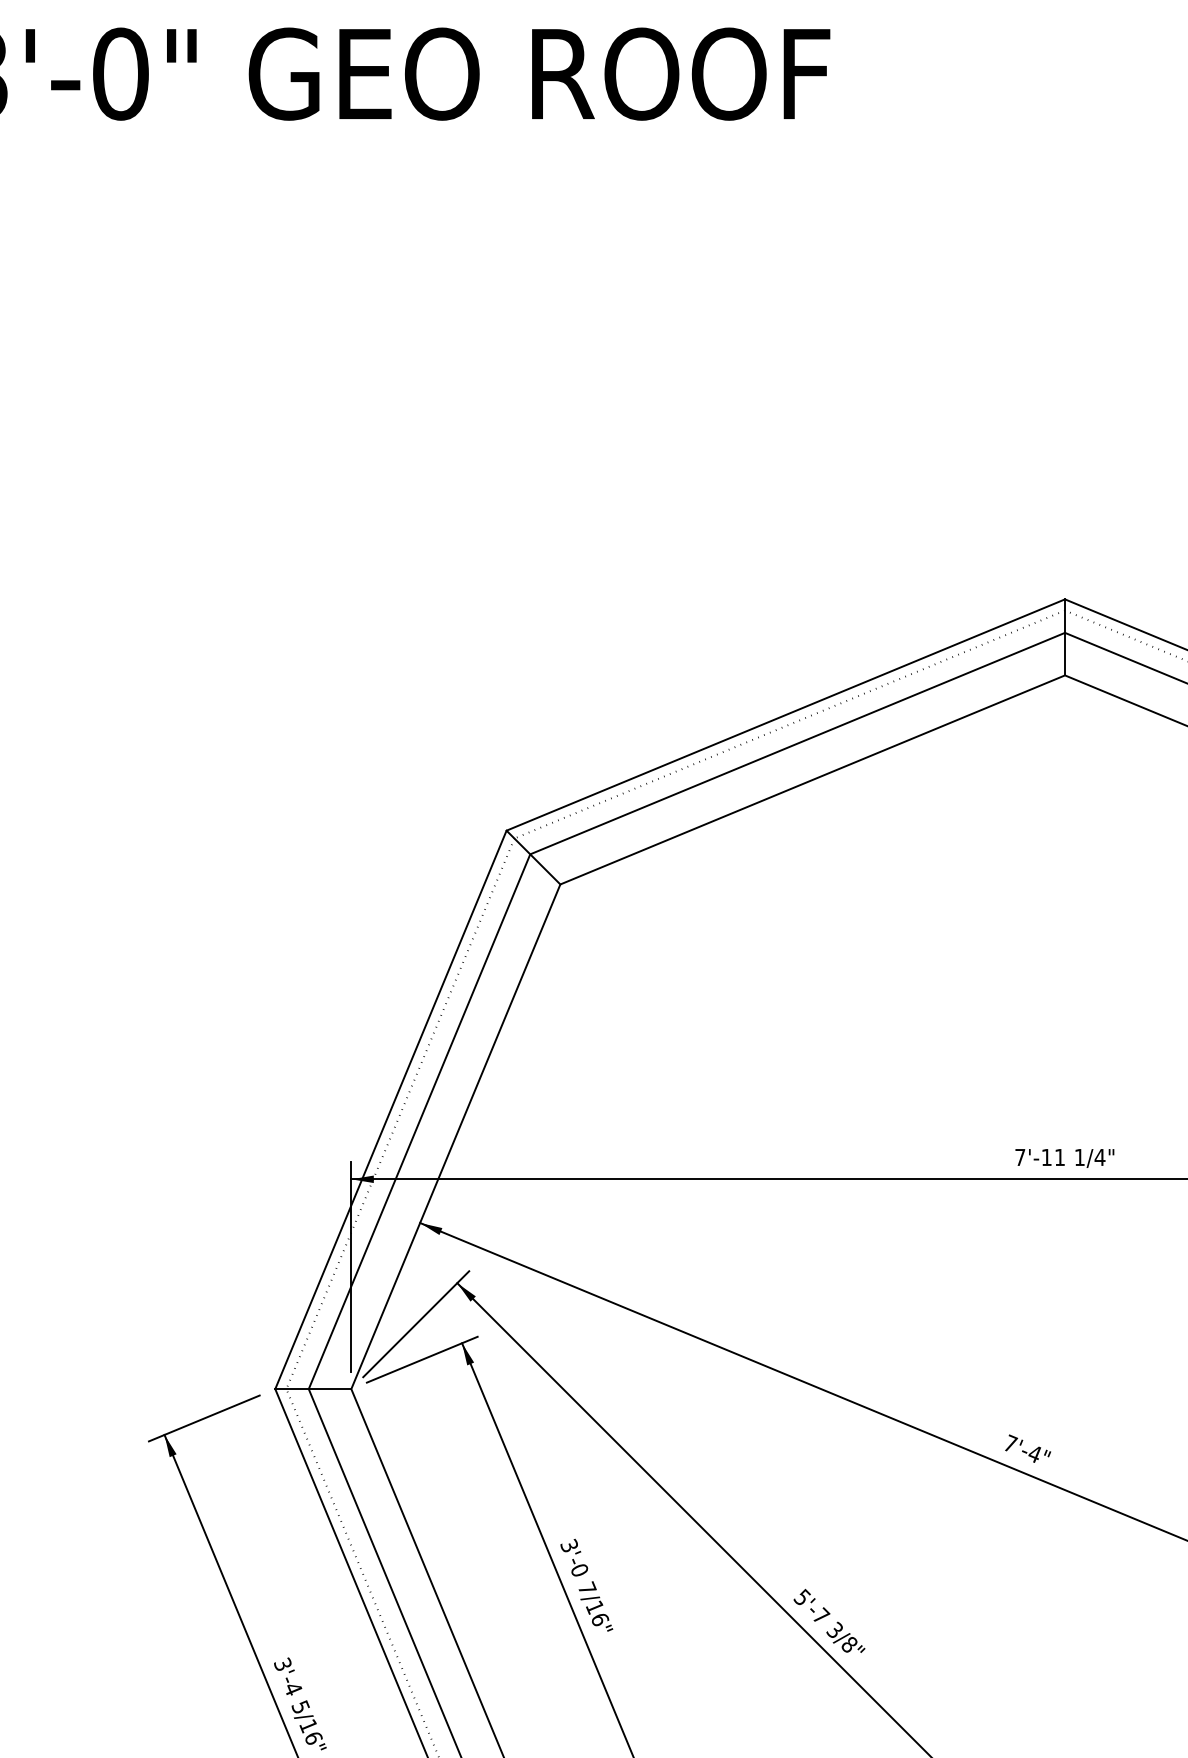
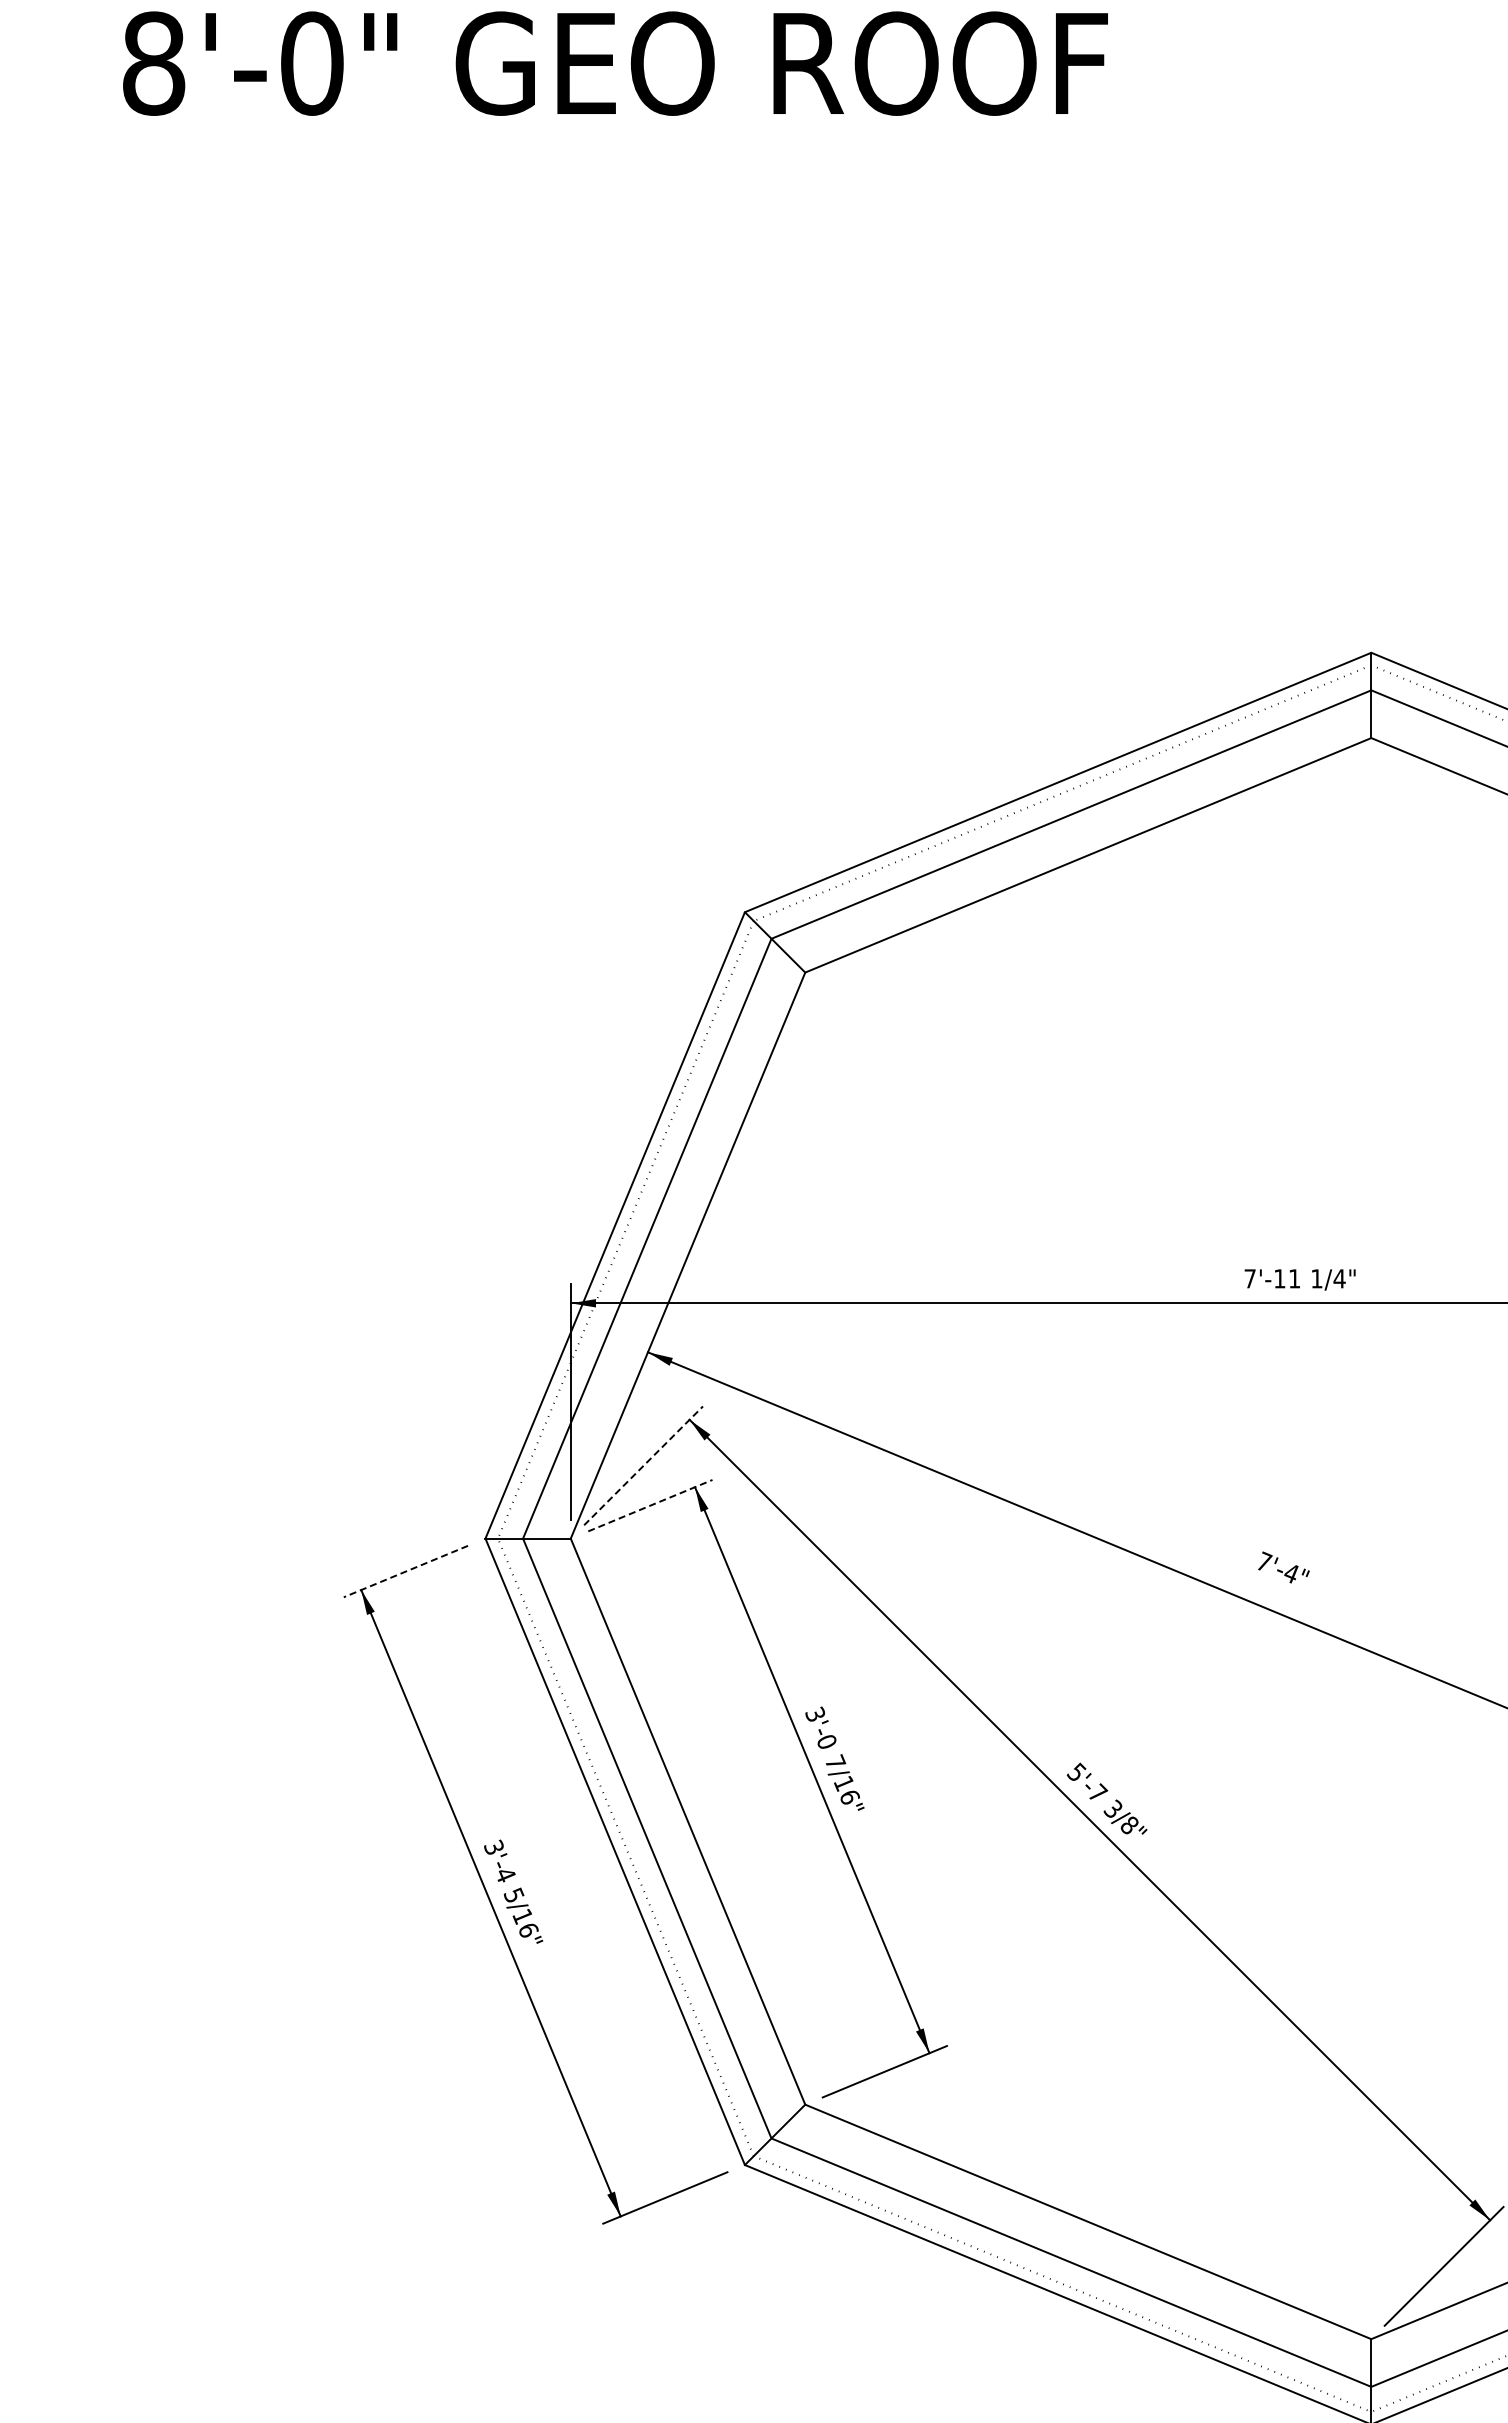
text: (1064, 1158) -> (1299, 1279), moved
line: (416, 1323) -> (643, 1465), solid -> dashed
line: (422, 1359) -> (650, 1505), solid -> dashed
line: (203, 1418) -> (405, 1571), solid -> dashed
text: (1027, 1448) -> (1283, 1567), moved

